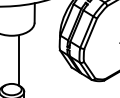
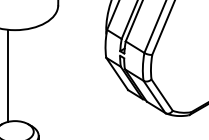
line: (18, 59) -> (6, 75), moved

